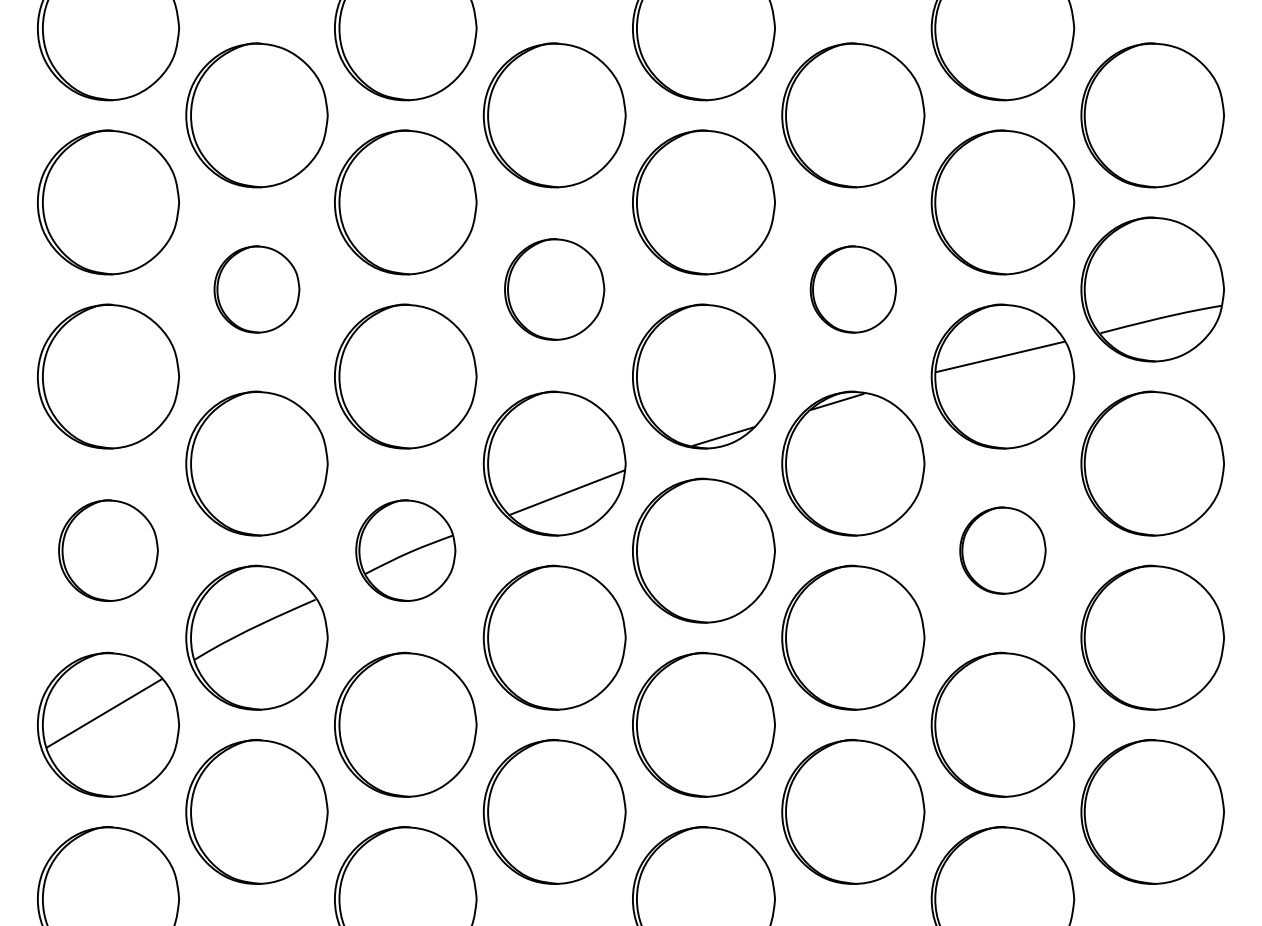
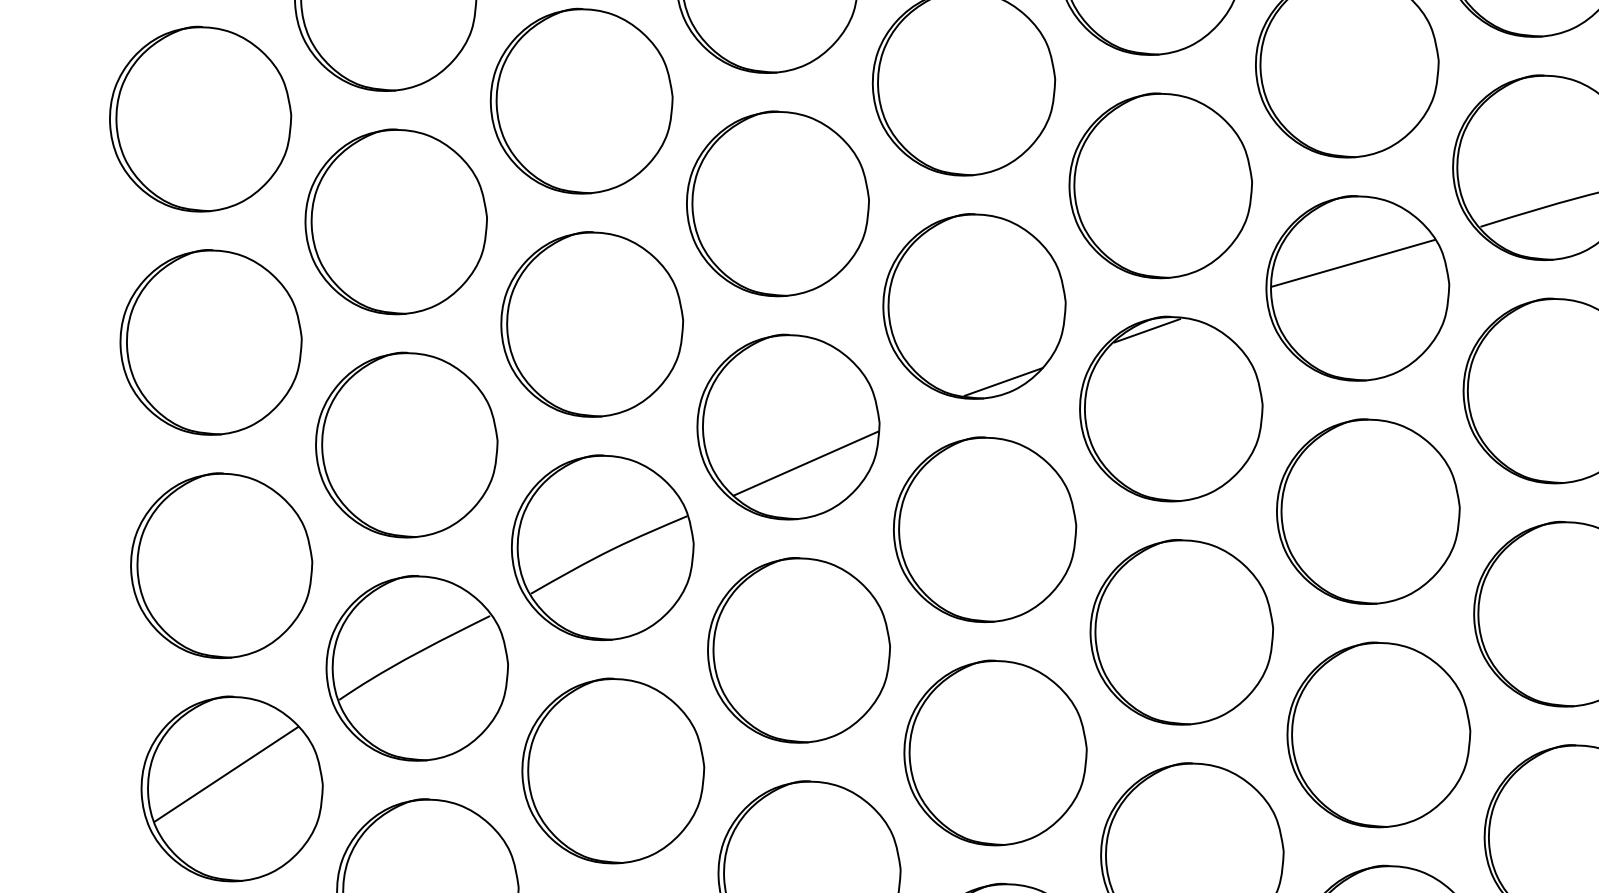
part: (256, 289) -> (395, 221), size x1.67
part: (554, 289) -> (777, 203), size x1.43
part: (853, 289) -> (1160, 185), size x1.67
part: (108, 550) -> (221, 565), size x1.43
part: (405, 550) -> (602, 547), size x1.43
part: (1002, 550) -> (1367, 511), size x1.67

